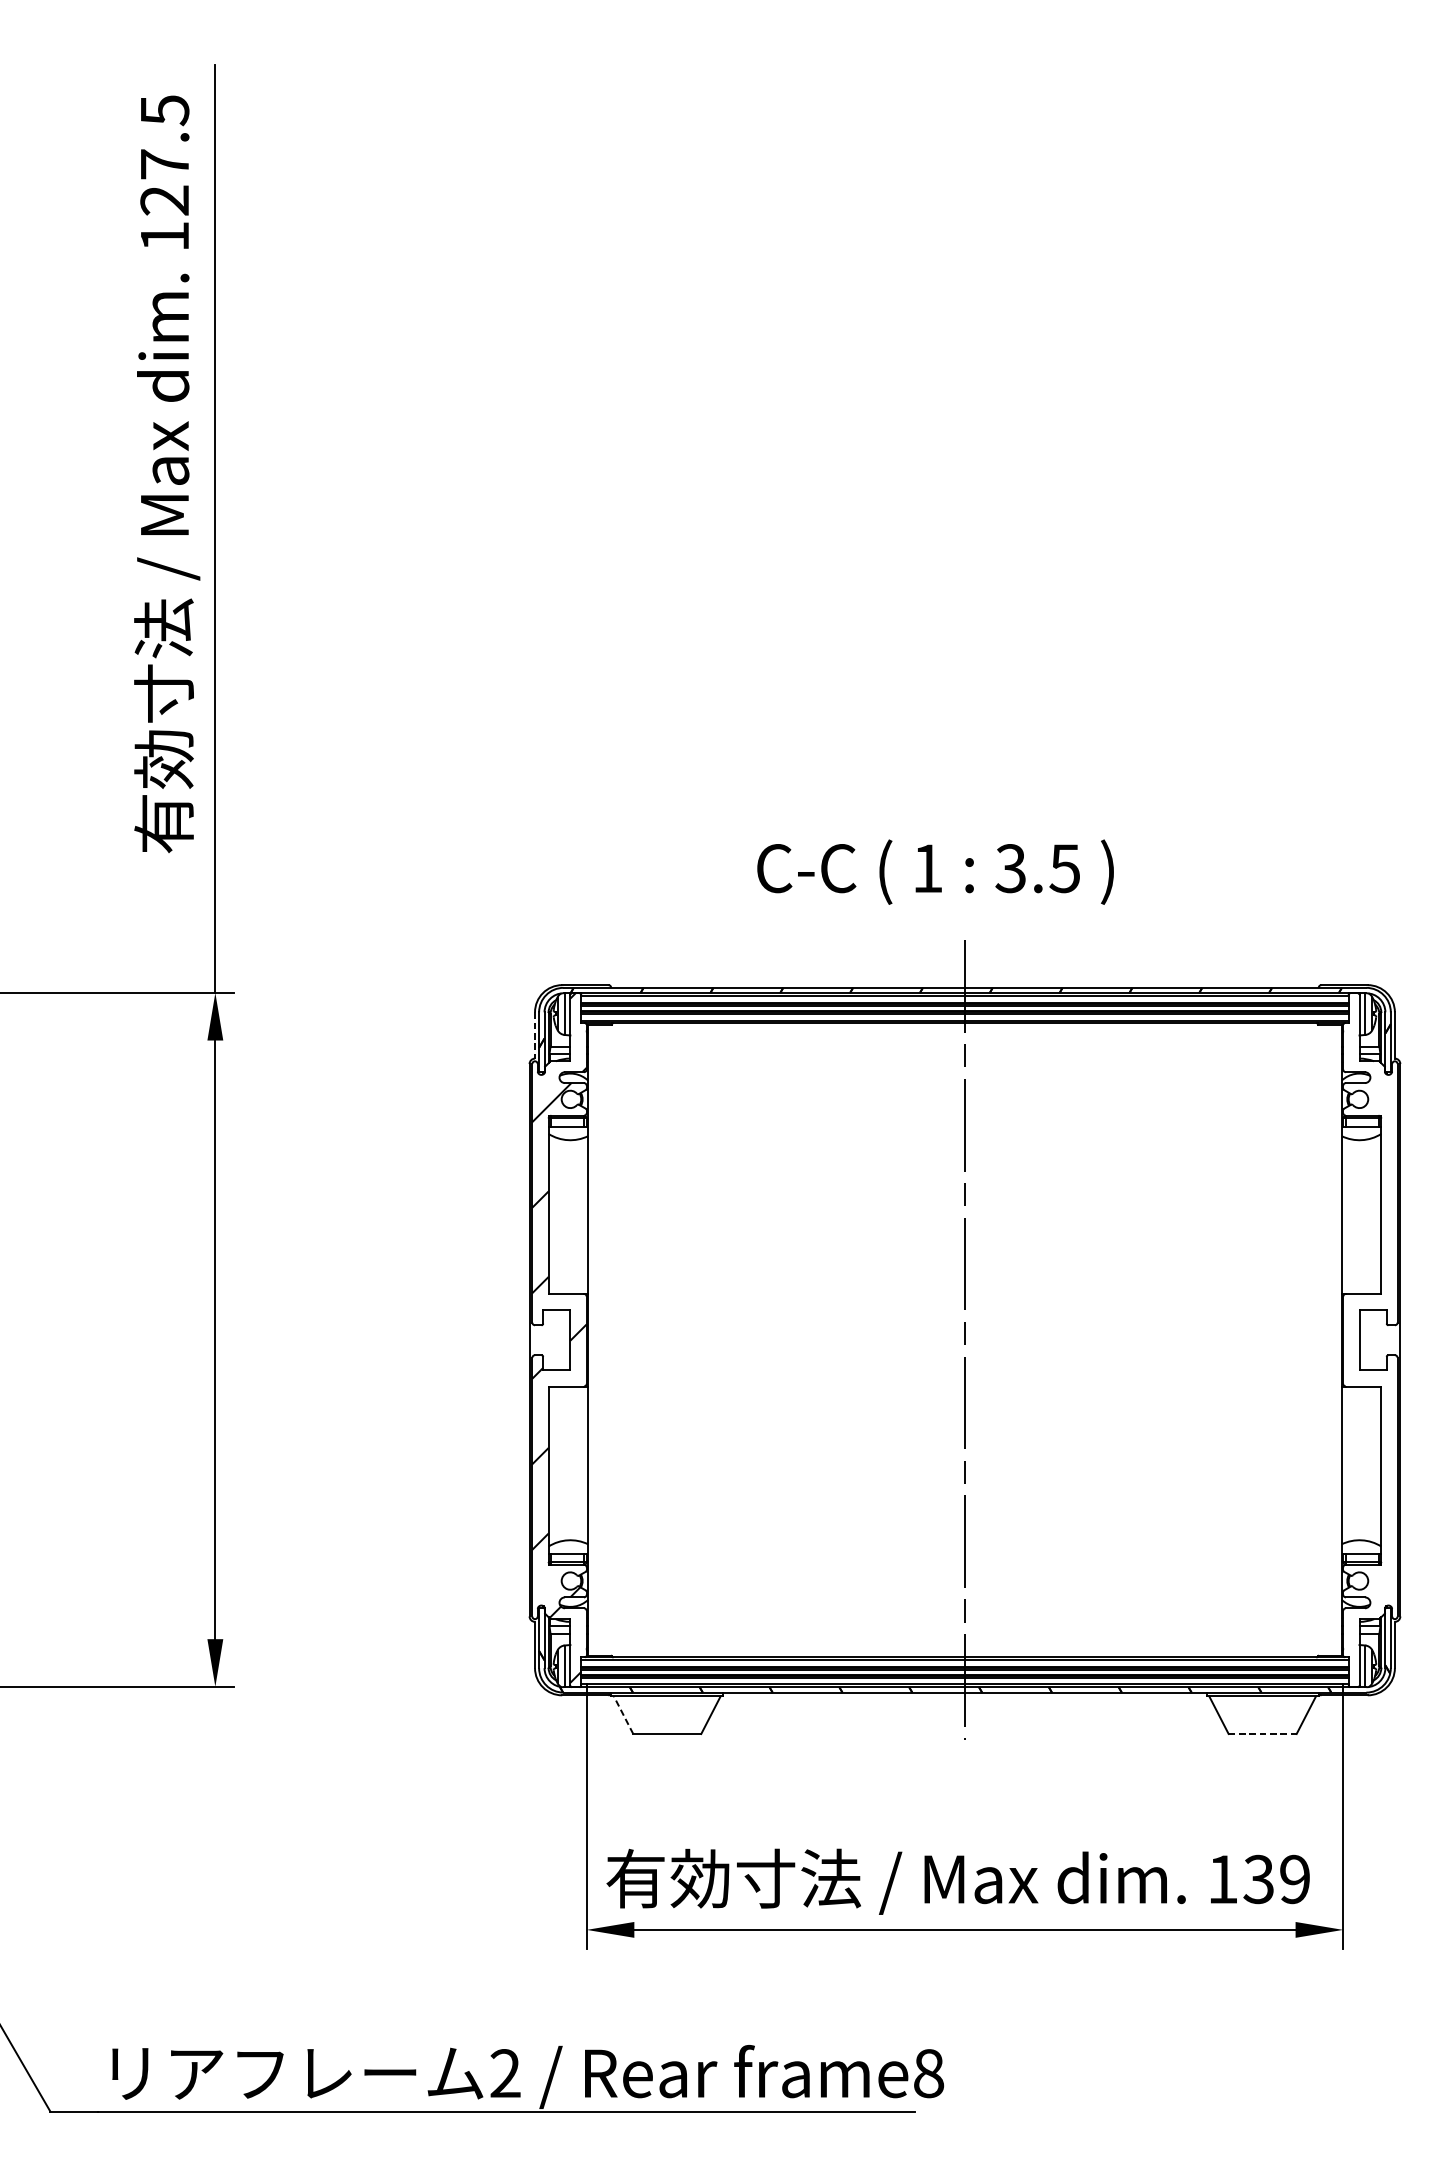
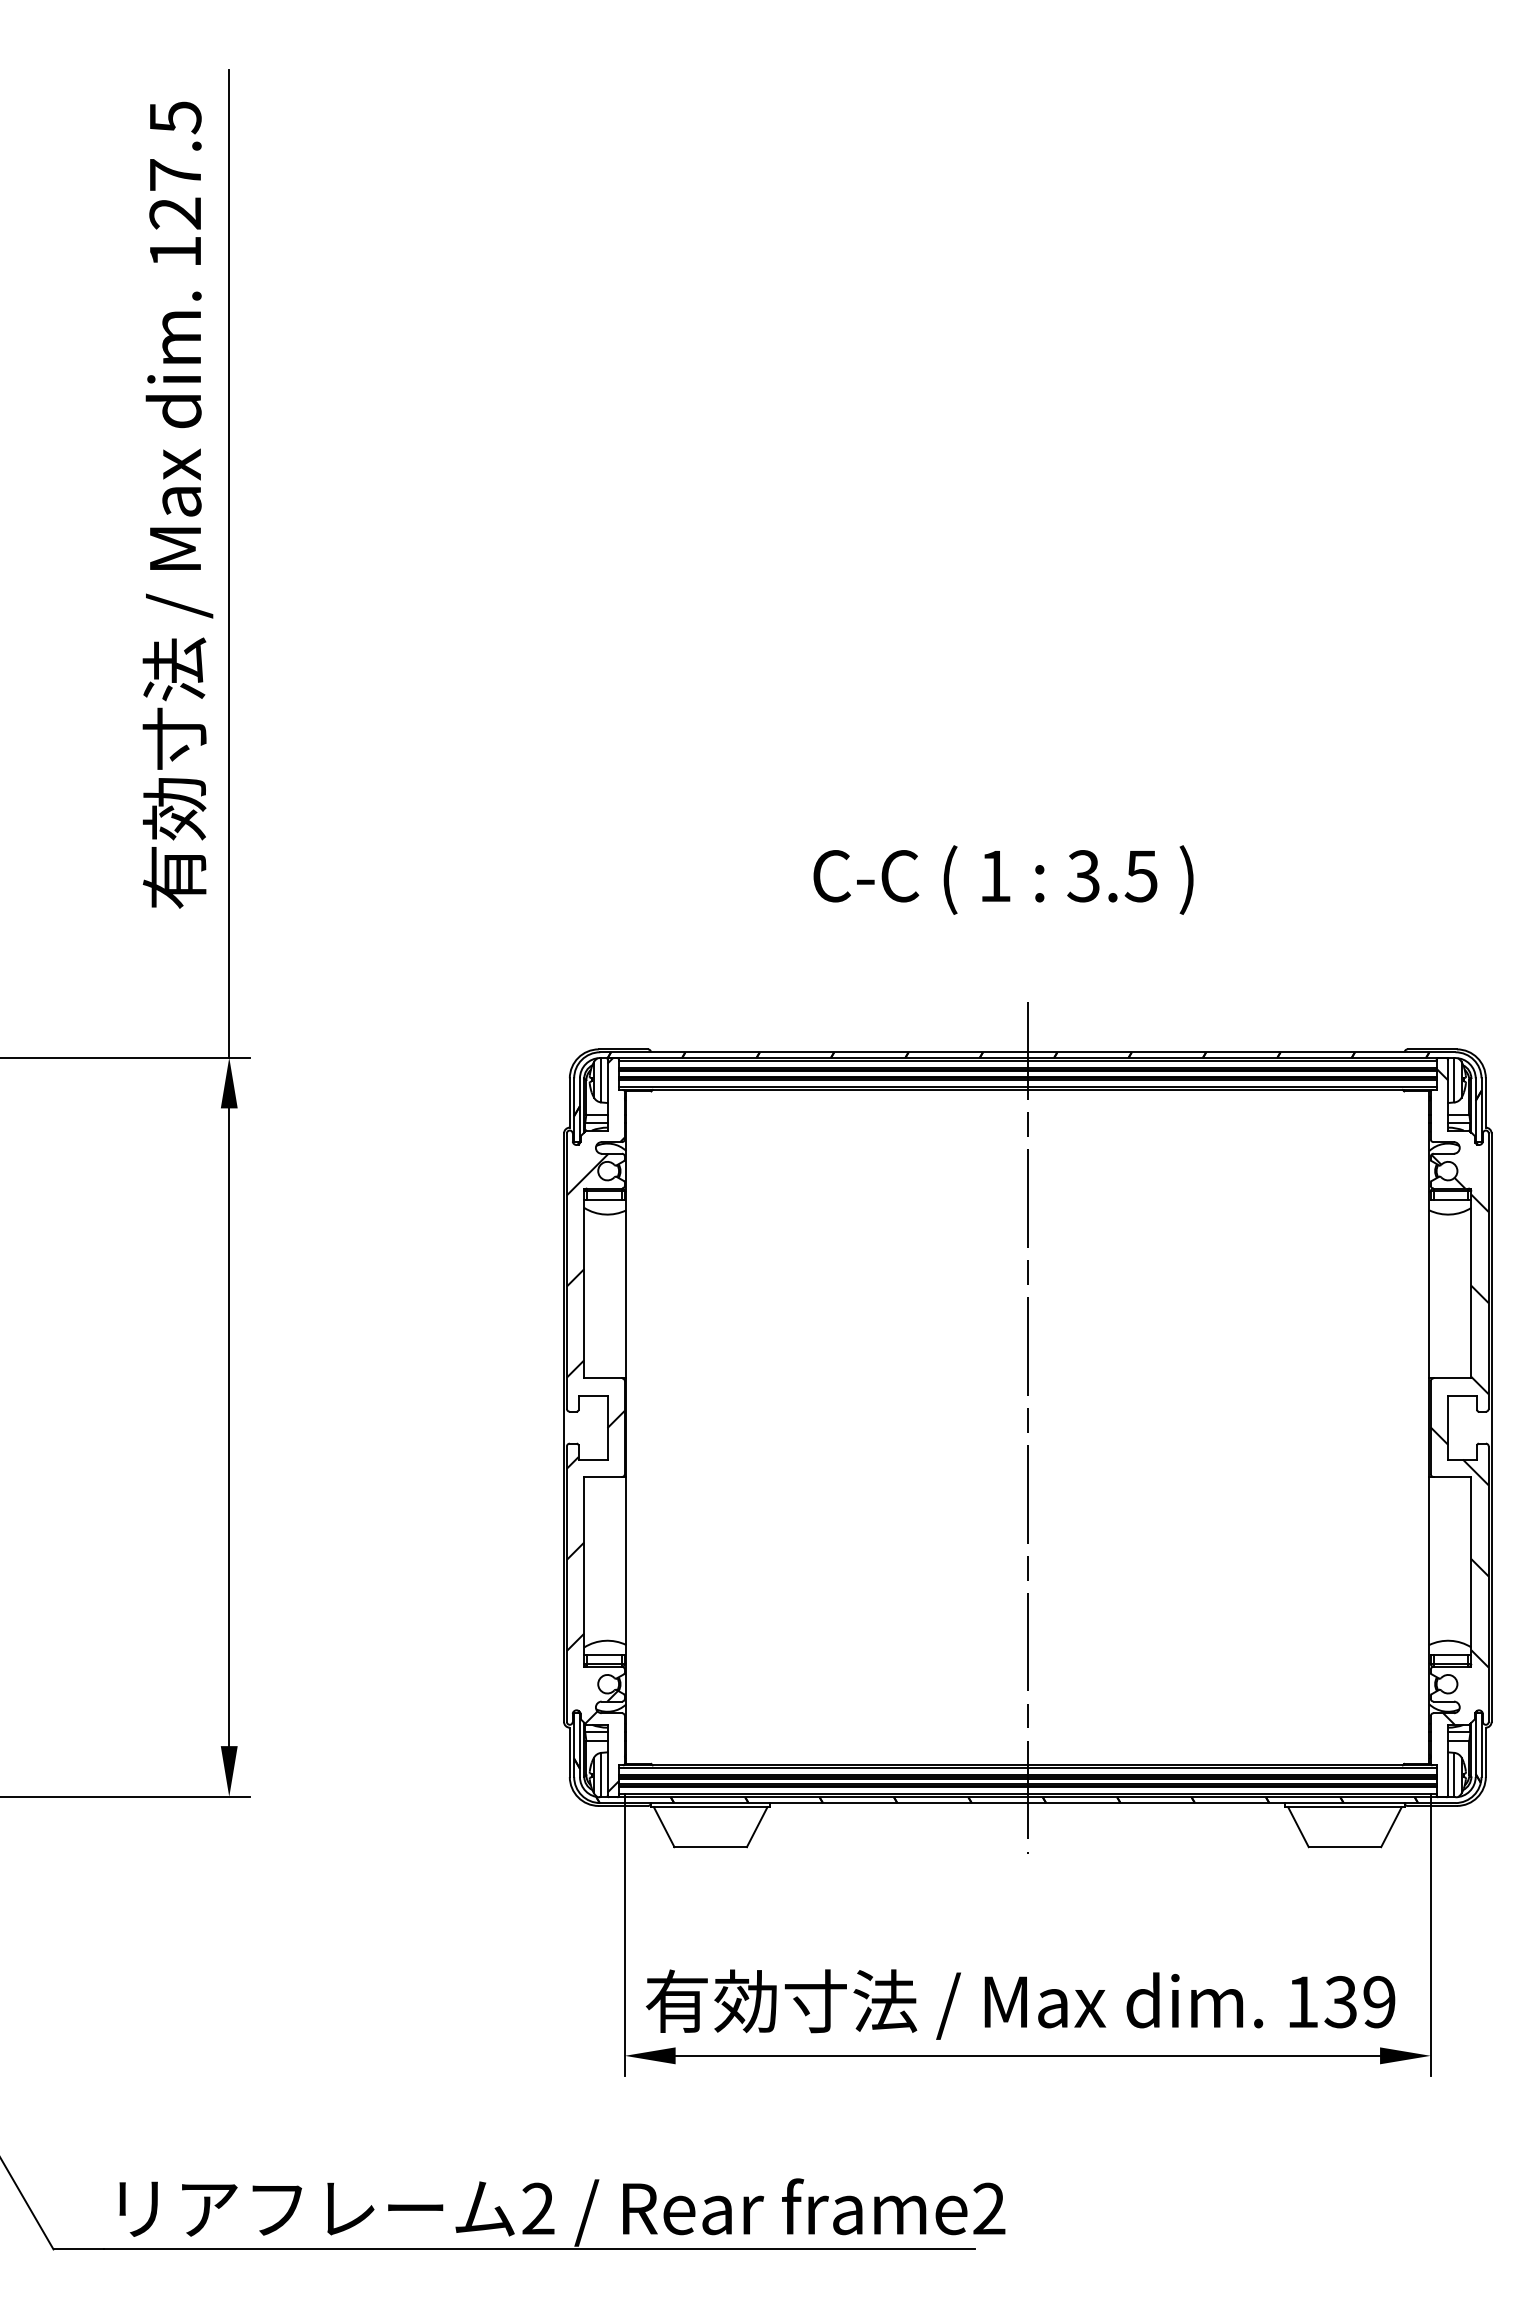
text: (935, 871) -> (1003, 879), moved
line: (534, 1035) -> (569, 1103), dashed -> solid
hatch: (1370, 1310) -> (1459, 1396), added
line: (622, 1714) -> (663, 1826), dashed -> solid
line: (1263, 1734) -> (1345, 1847), dashed -> solid
text: (928, 2073) -> (989, 2208), frame8 -> frame2

